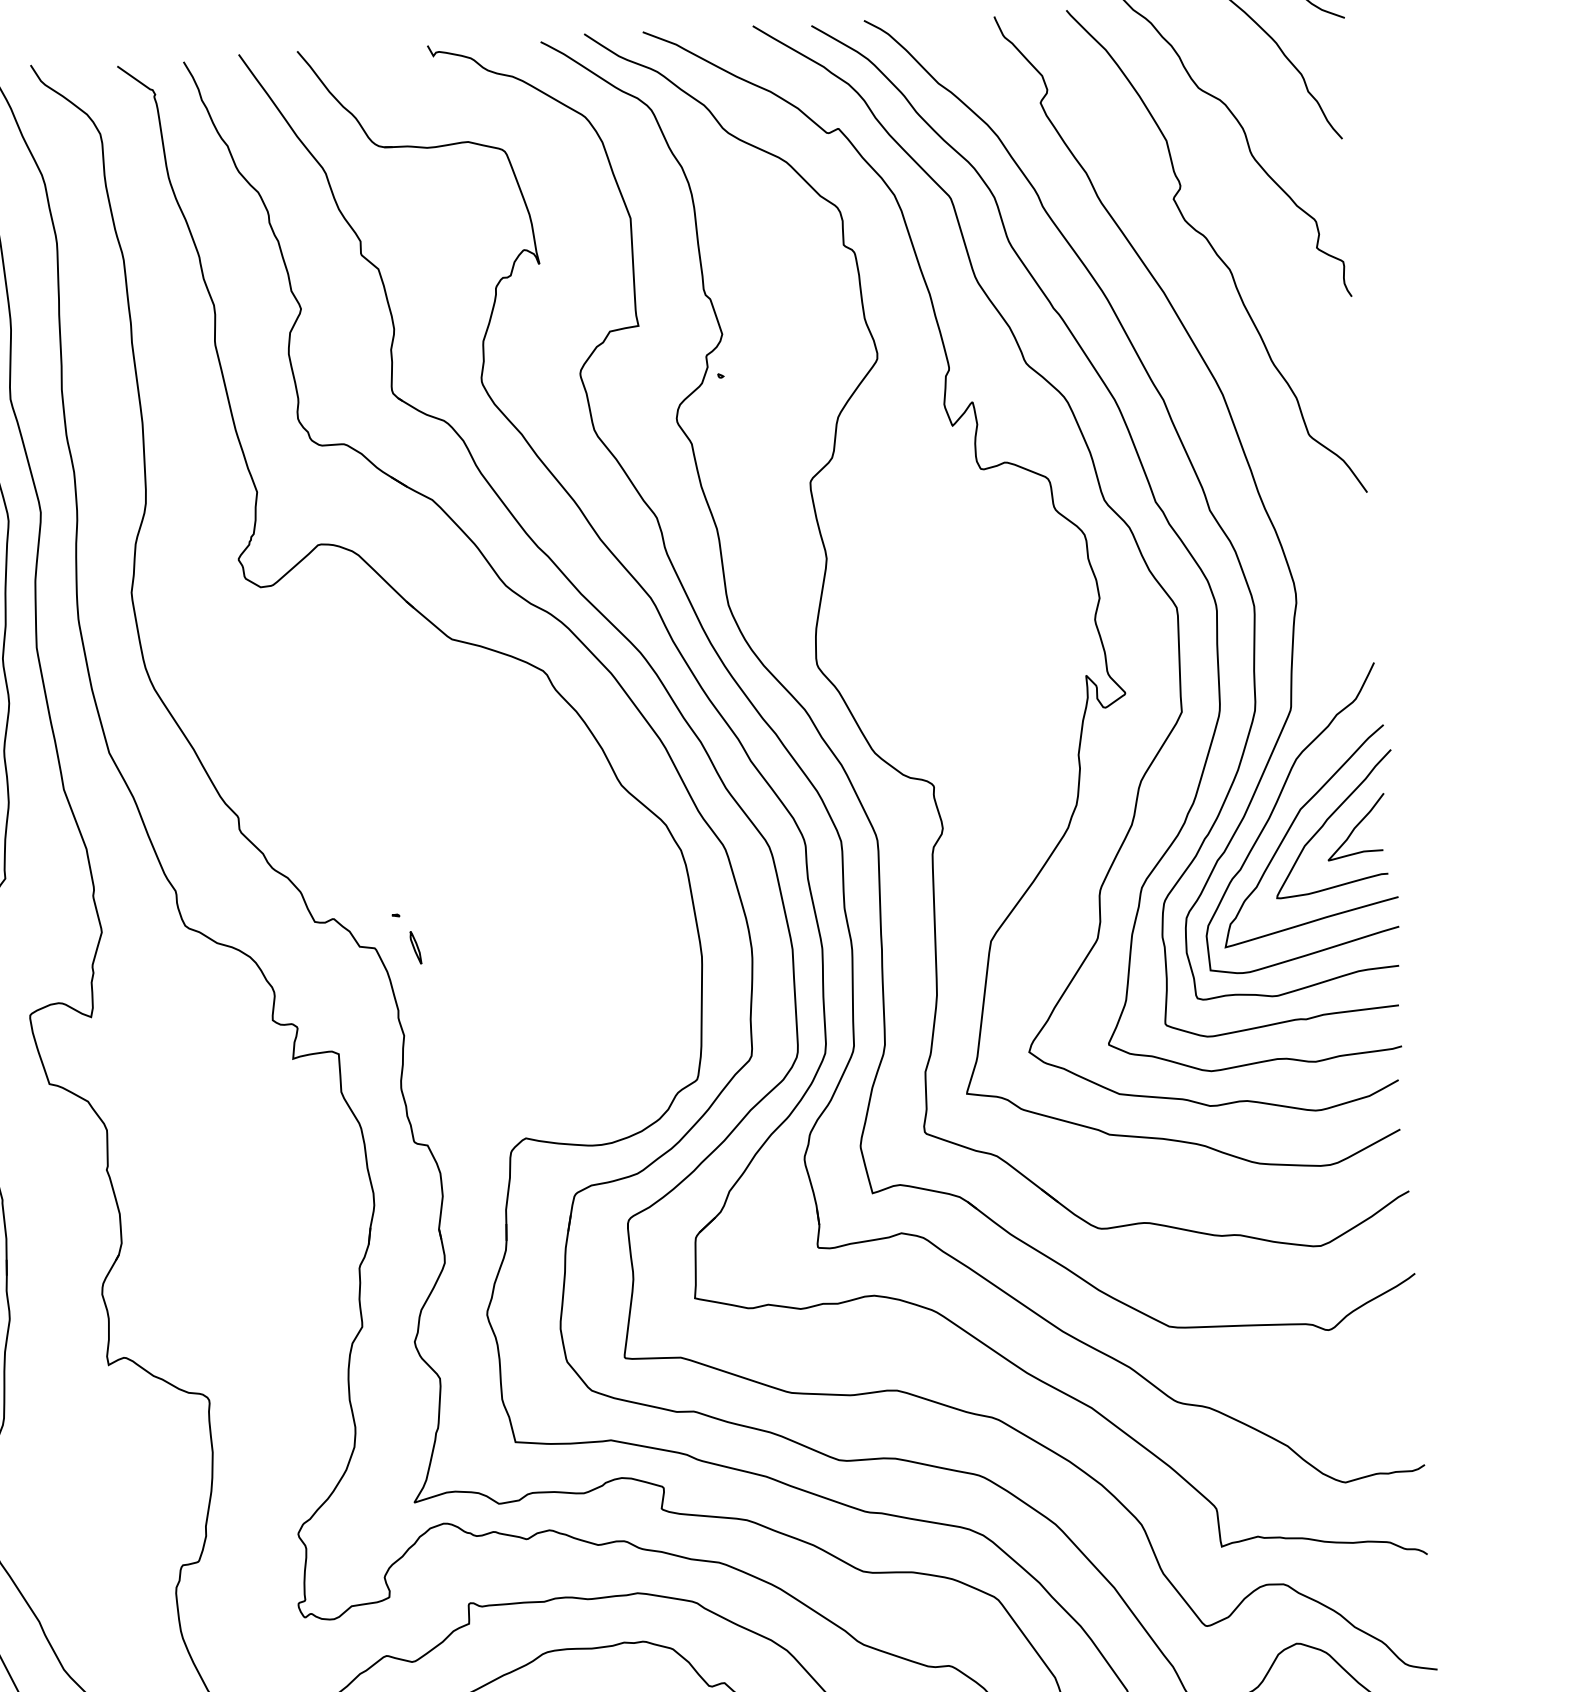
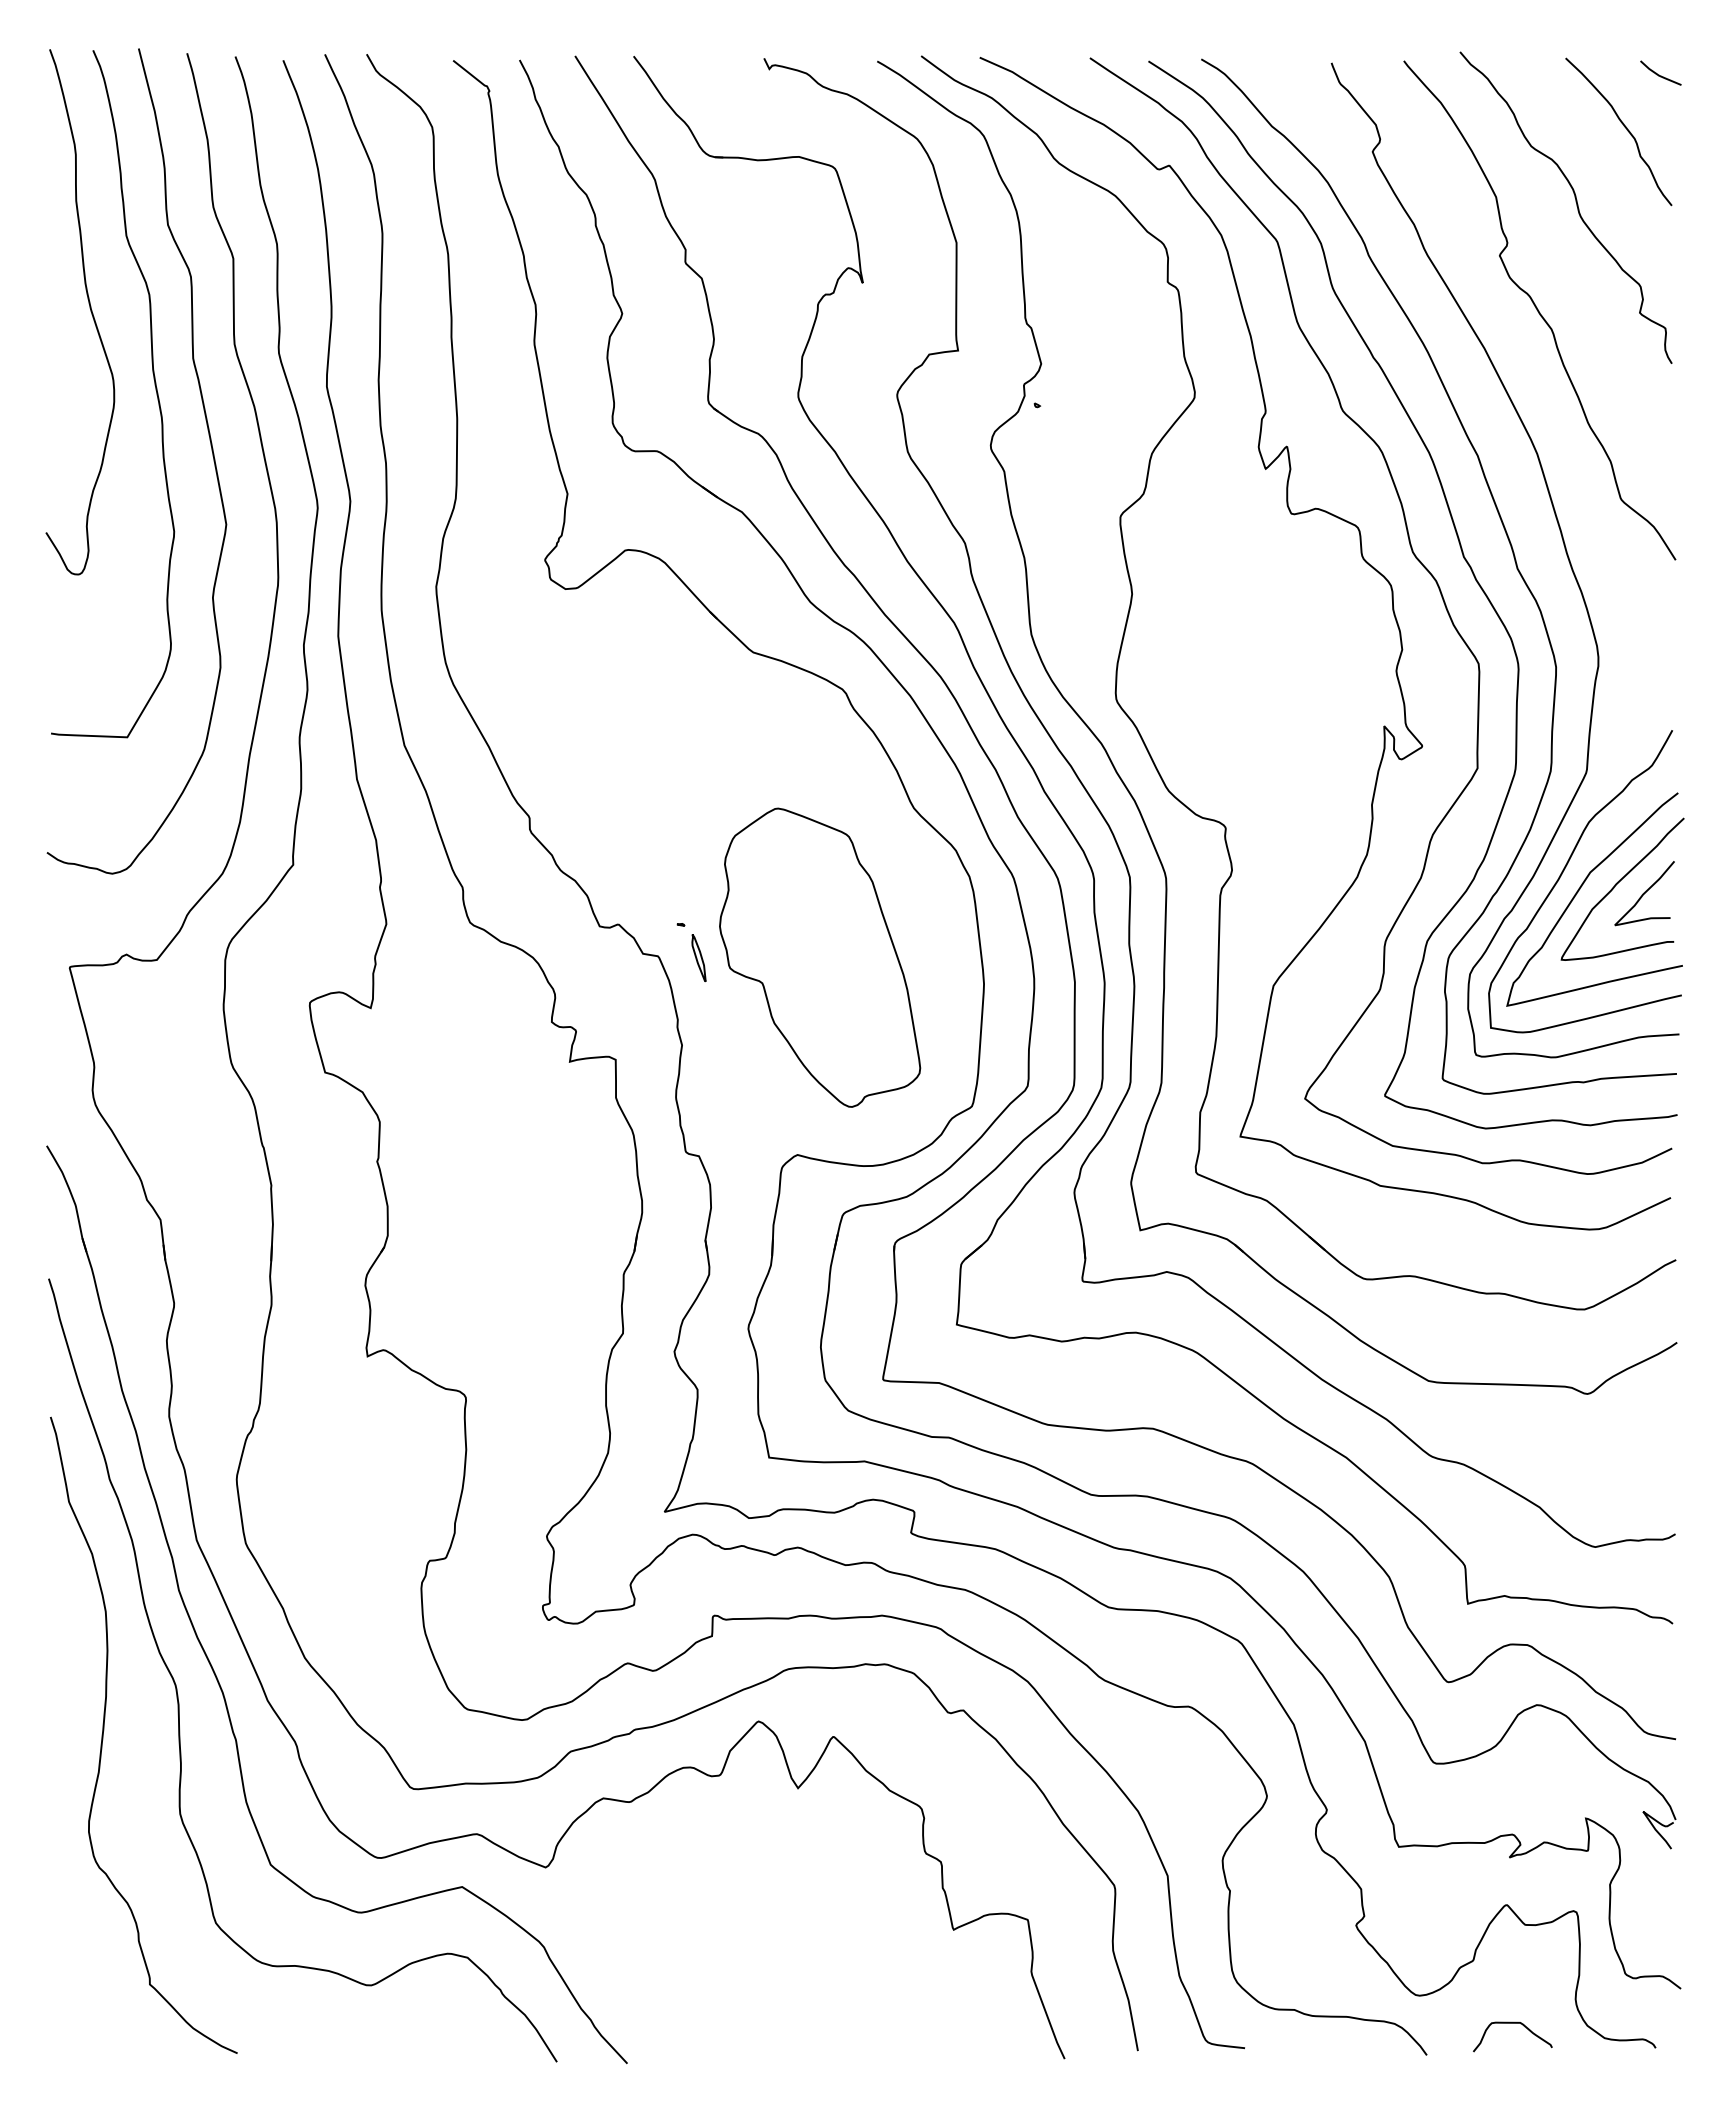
part: (537, 939) -> (820, 957), added
part: (415, 948) -> (698, 958), size x1.43

